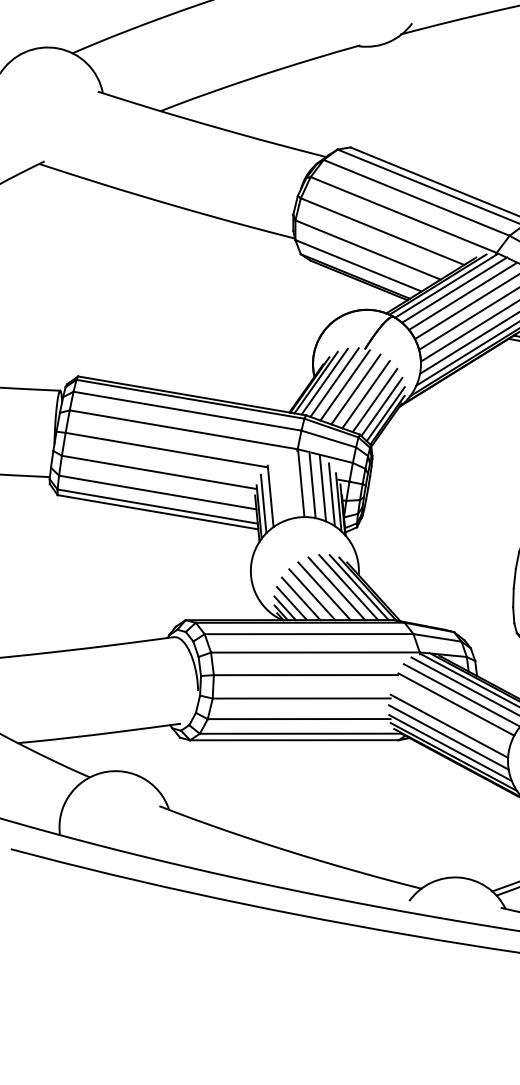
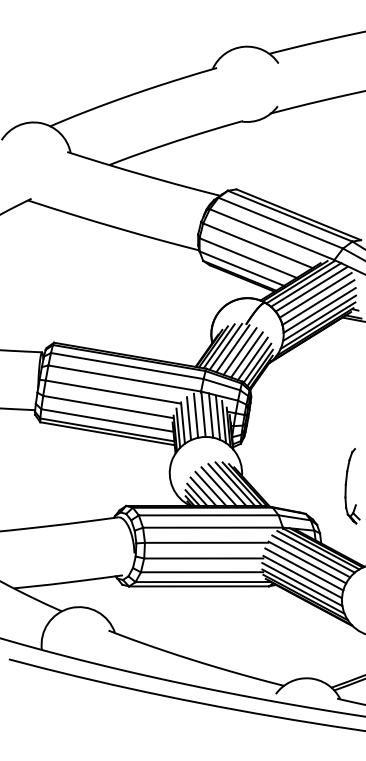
line: (289, 485) -> (195, 415), added
line: (280, 489) -> (189, 418), added
line: (452, 714) -> (304, 569), added

